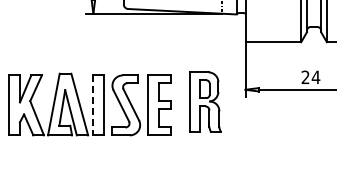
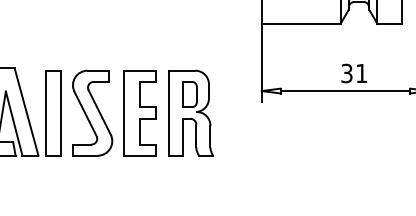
text: (310, 77) -> (353, 73), 24 -> 31
part: (205, 101) -> (190, 111), moved
line: (93, 105) -> (46, 113), dashed -> solid

